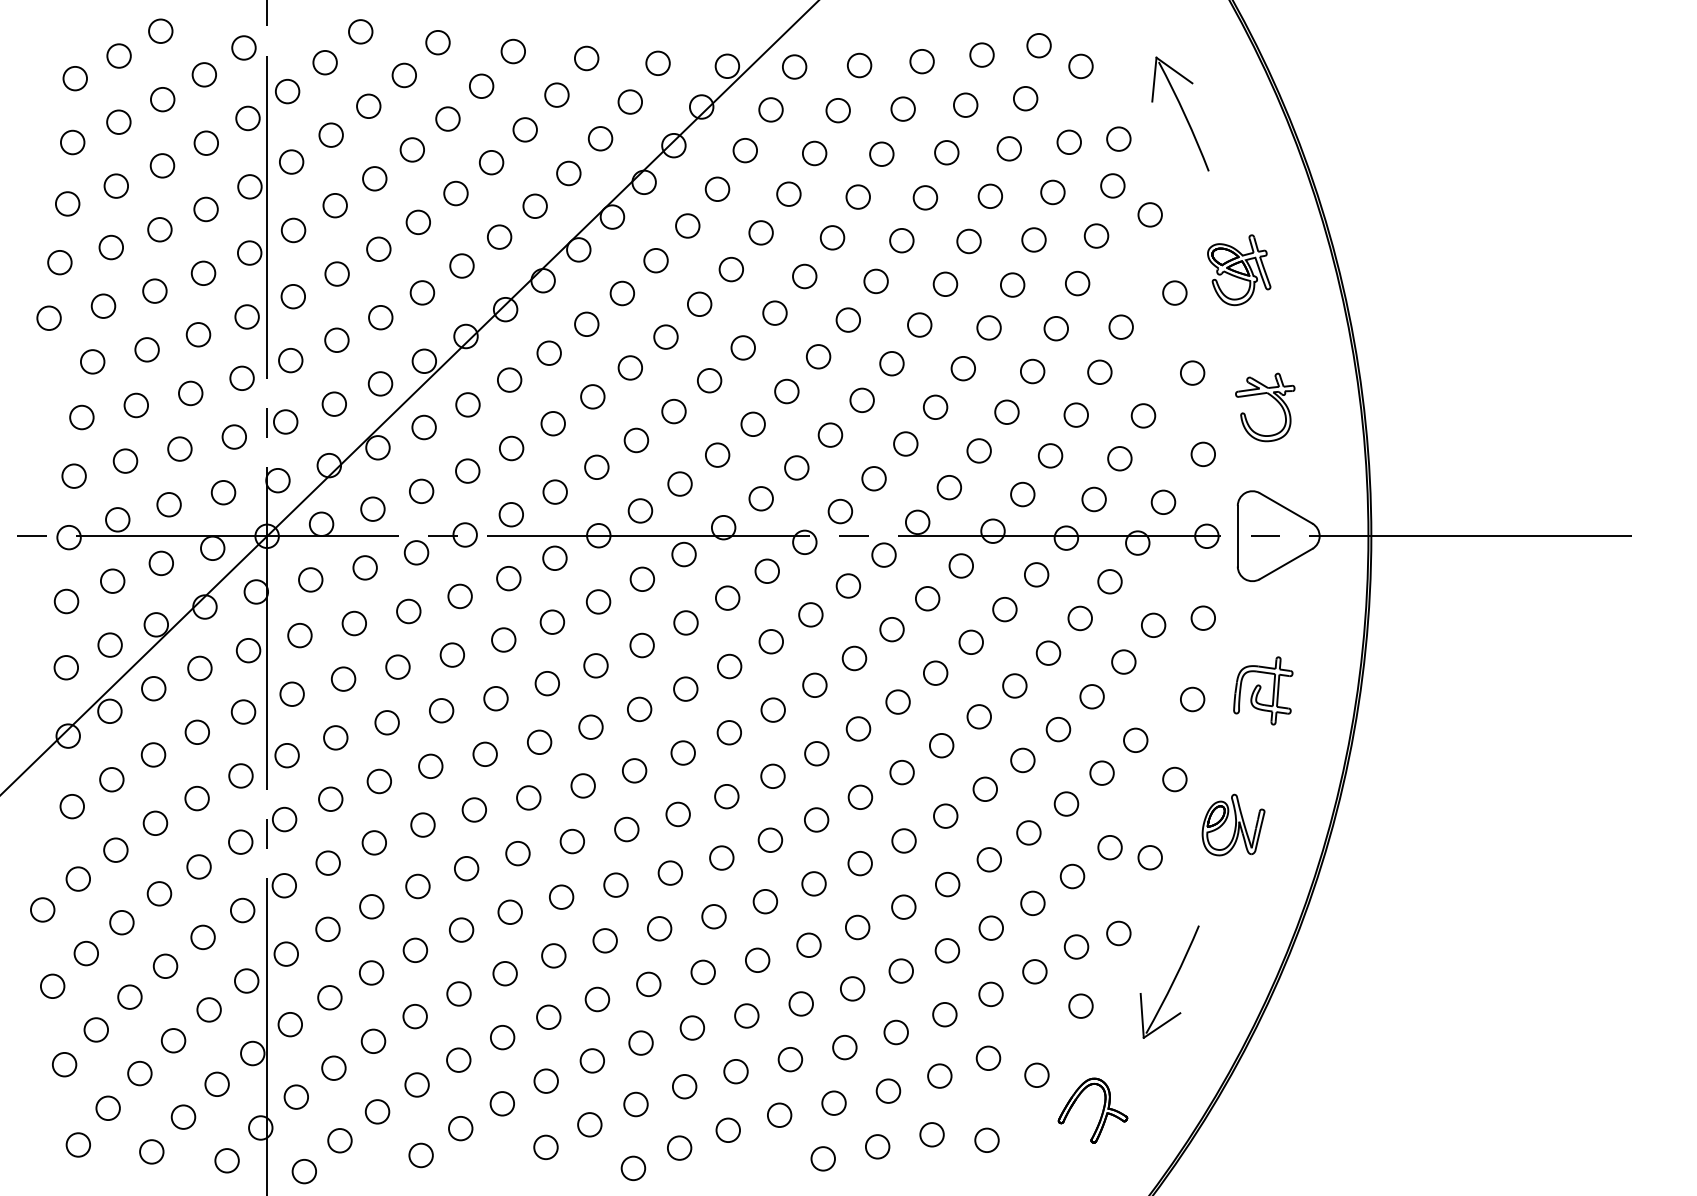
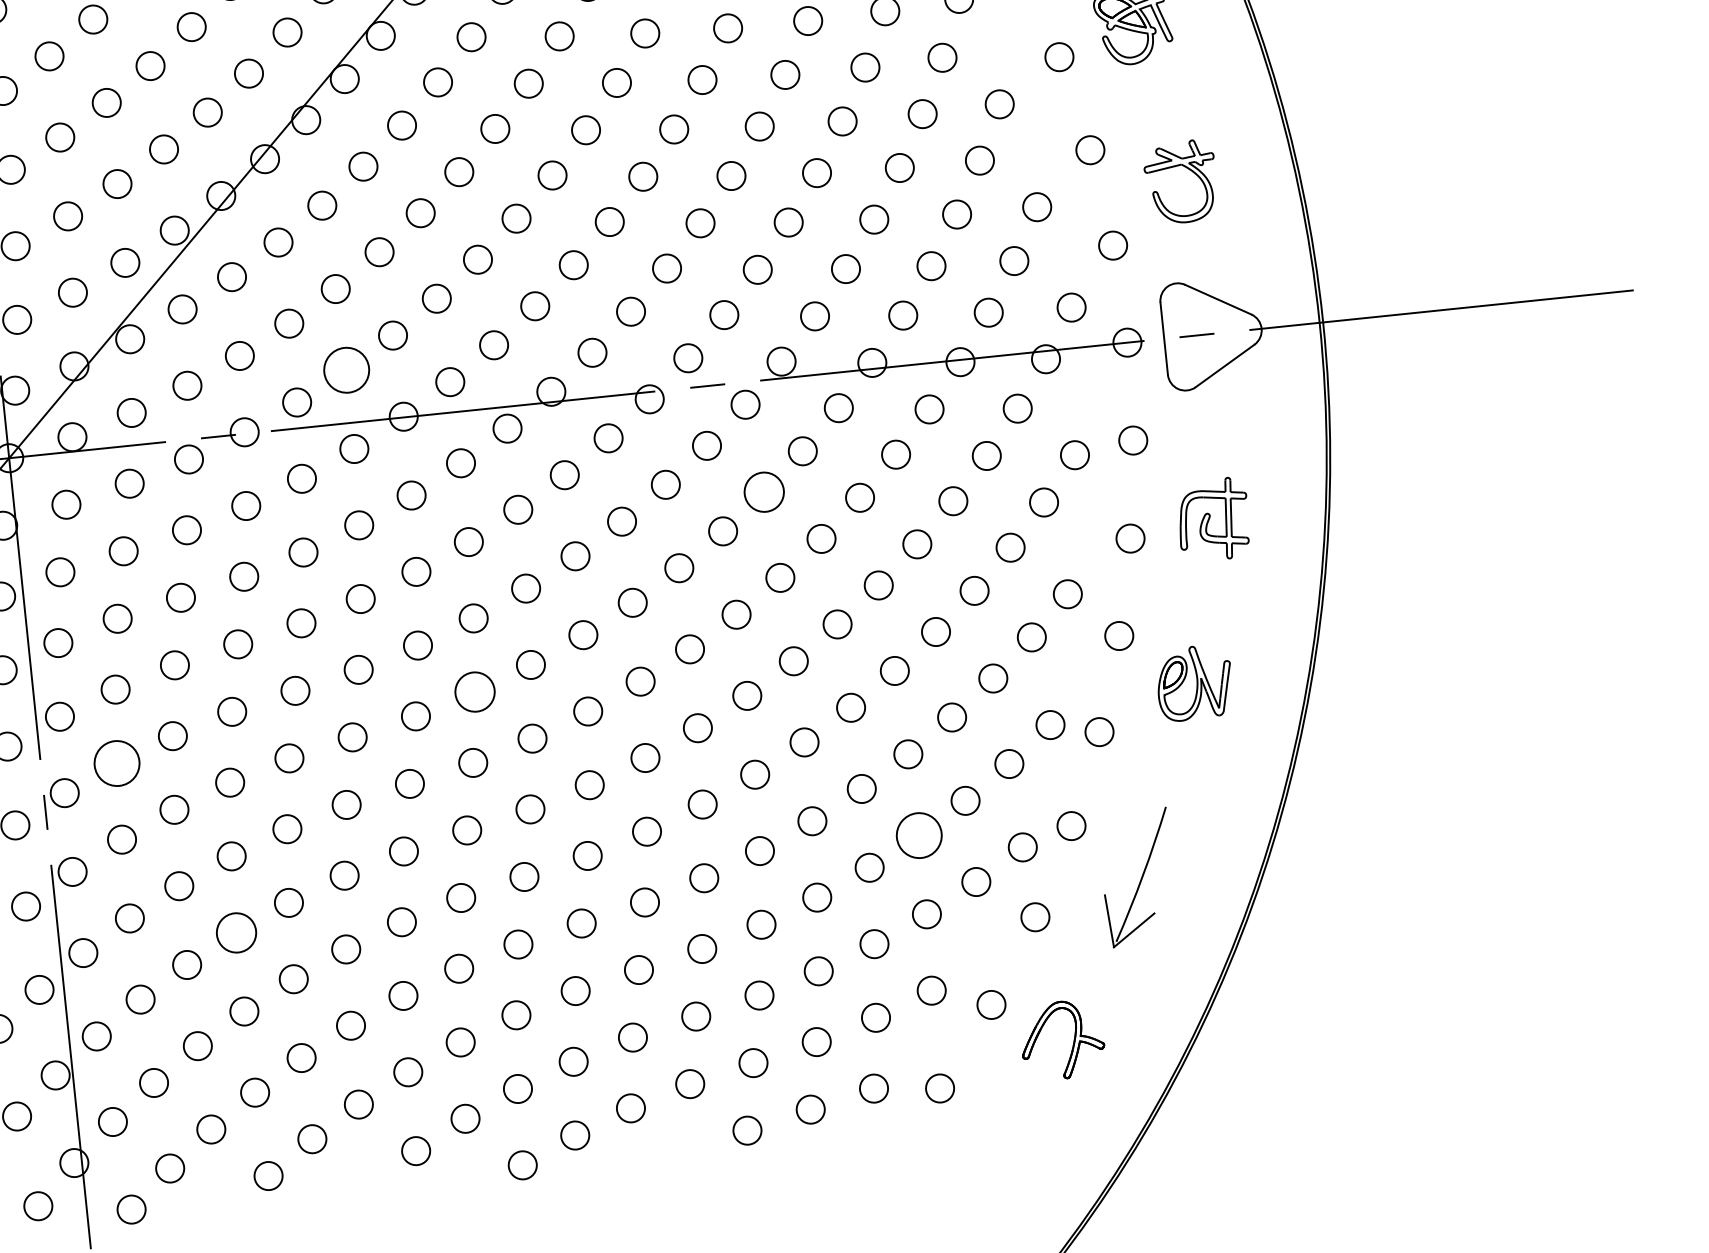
circle: (554, 491) -> (345, 369), size x1.6
circle: (891, 629) -> (763, 492), size x1.4
circle: (634, 770) -> (475, 691), size x1.4
circle: (330, 798) -> (116, 762), size x1.6
circle: (990, 927) -> (918, 834), size x1.6
circle: (415, 949) -> (236, 931), size x1.4

